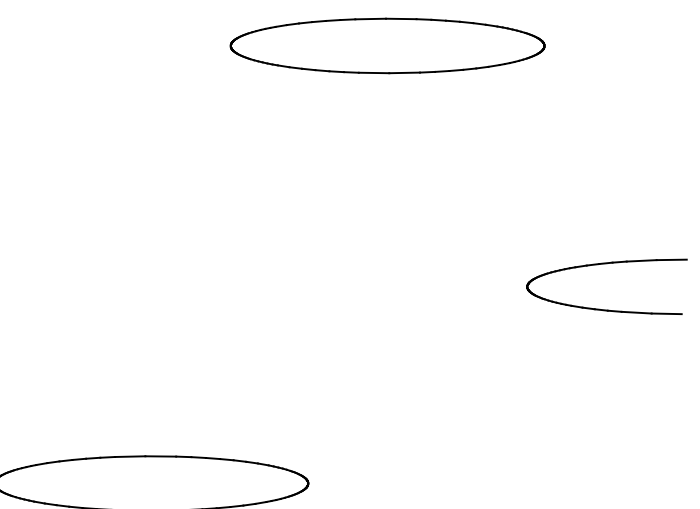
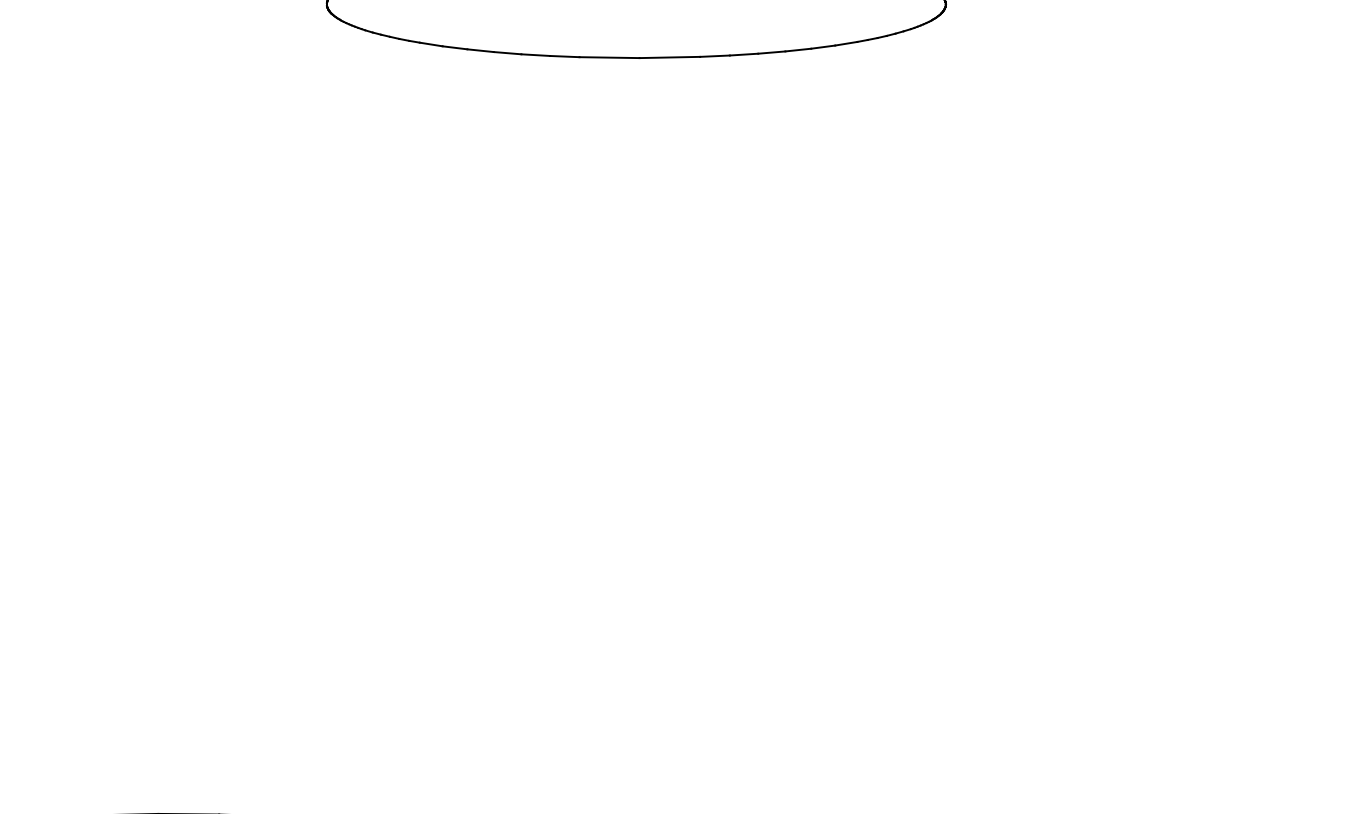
part: (606, 264) -> (1068, 435), removed

